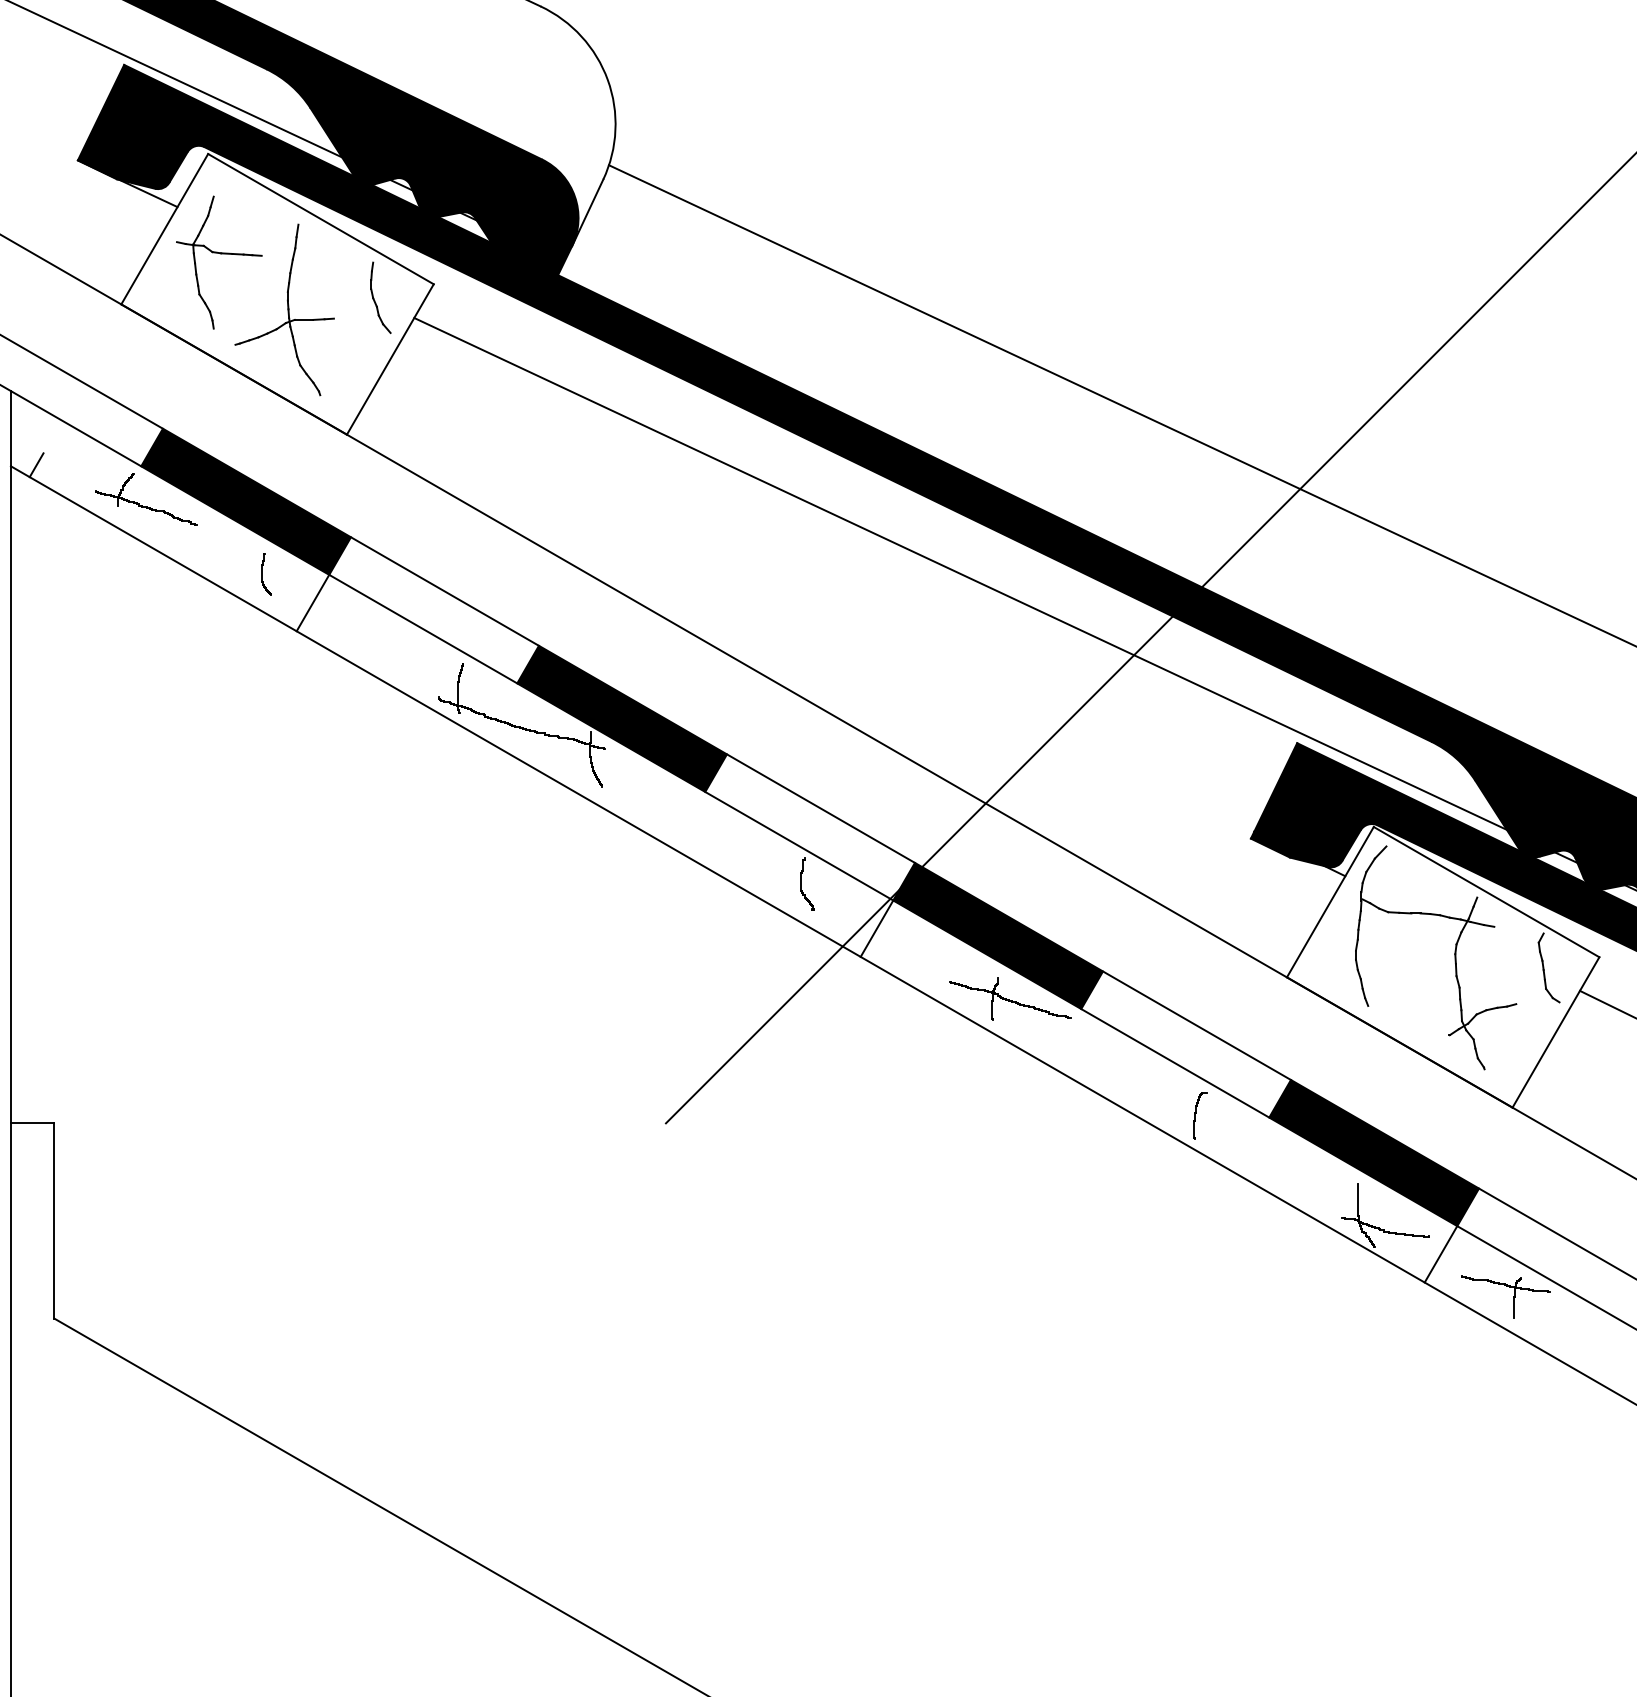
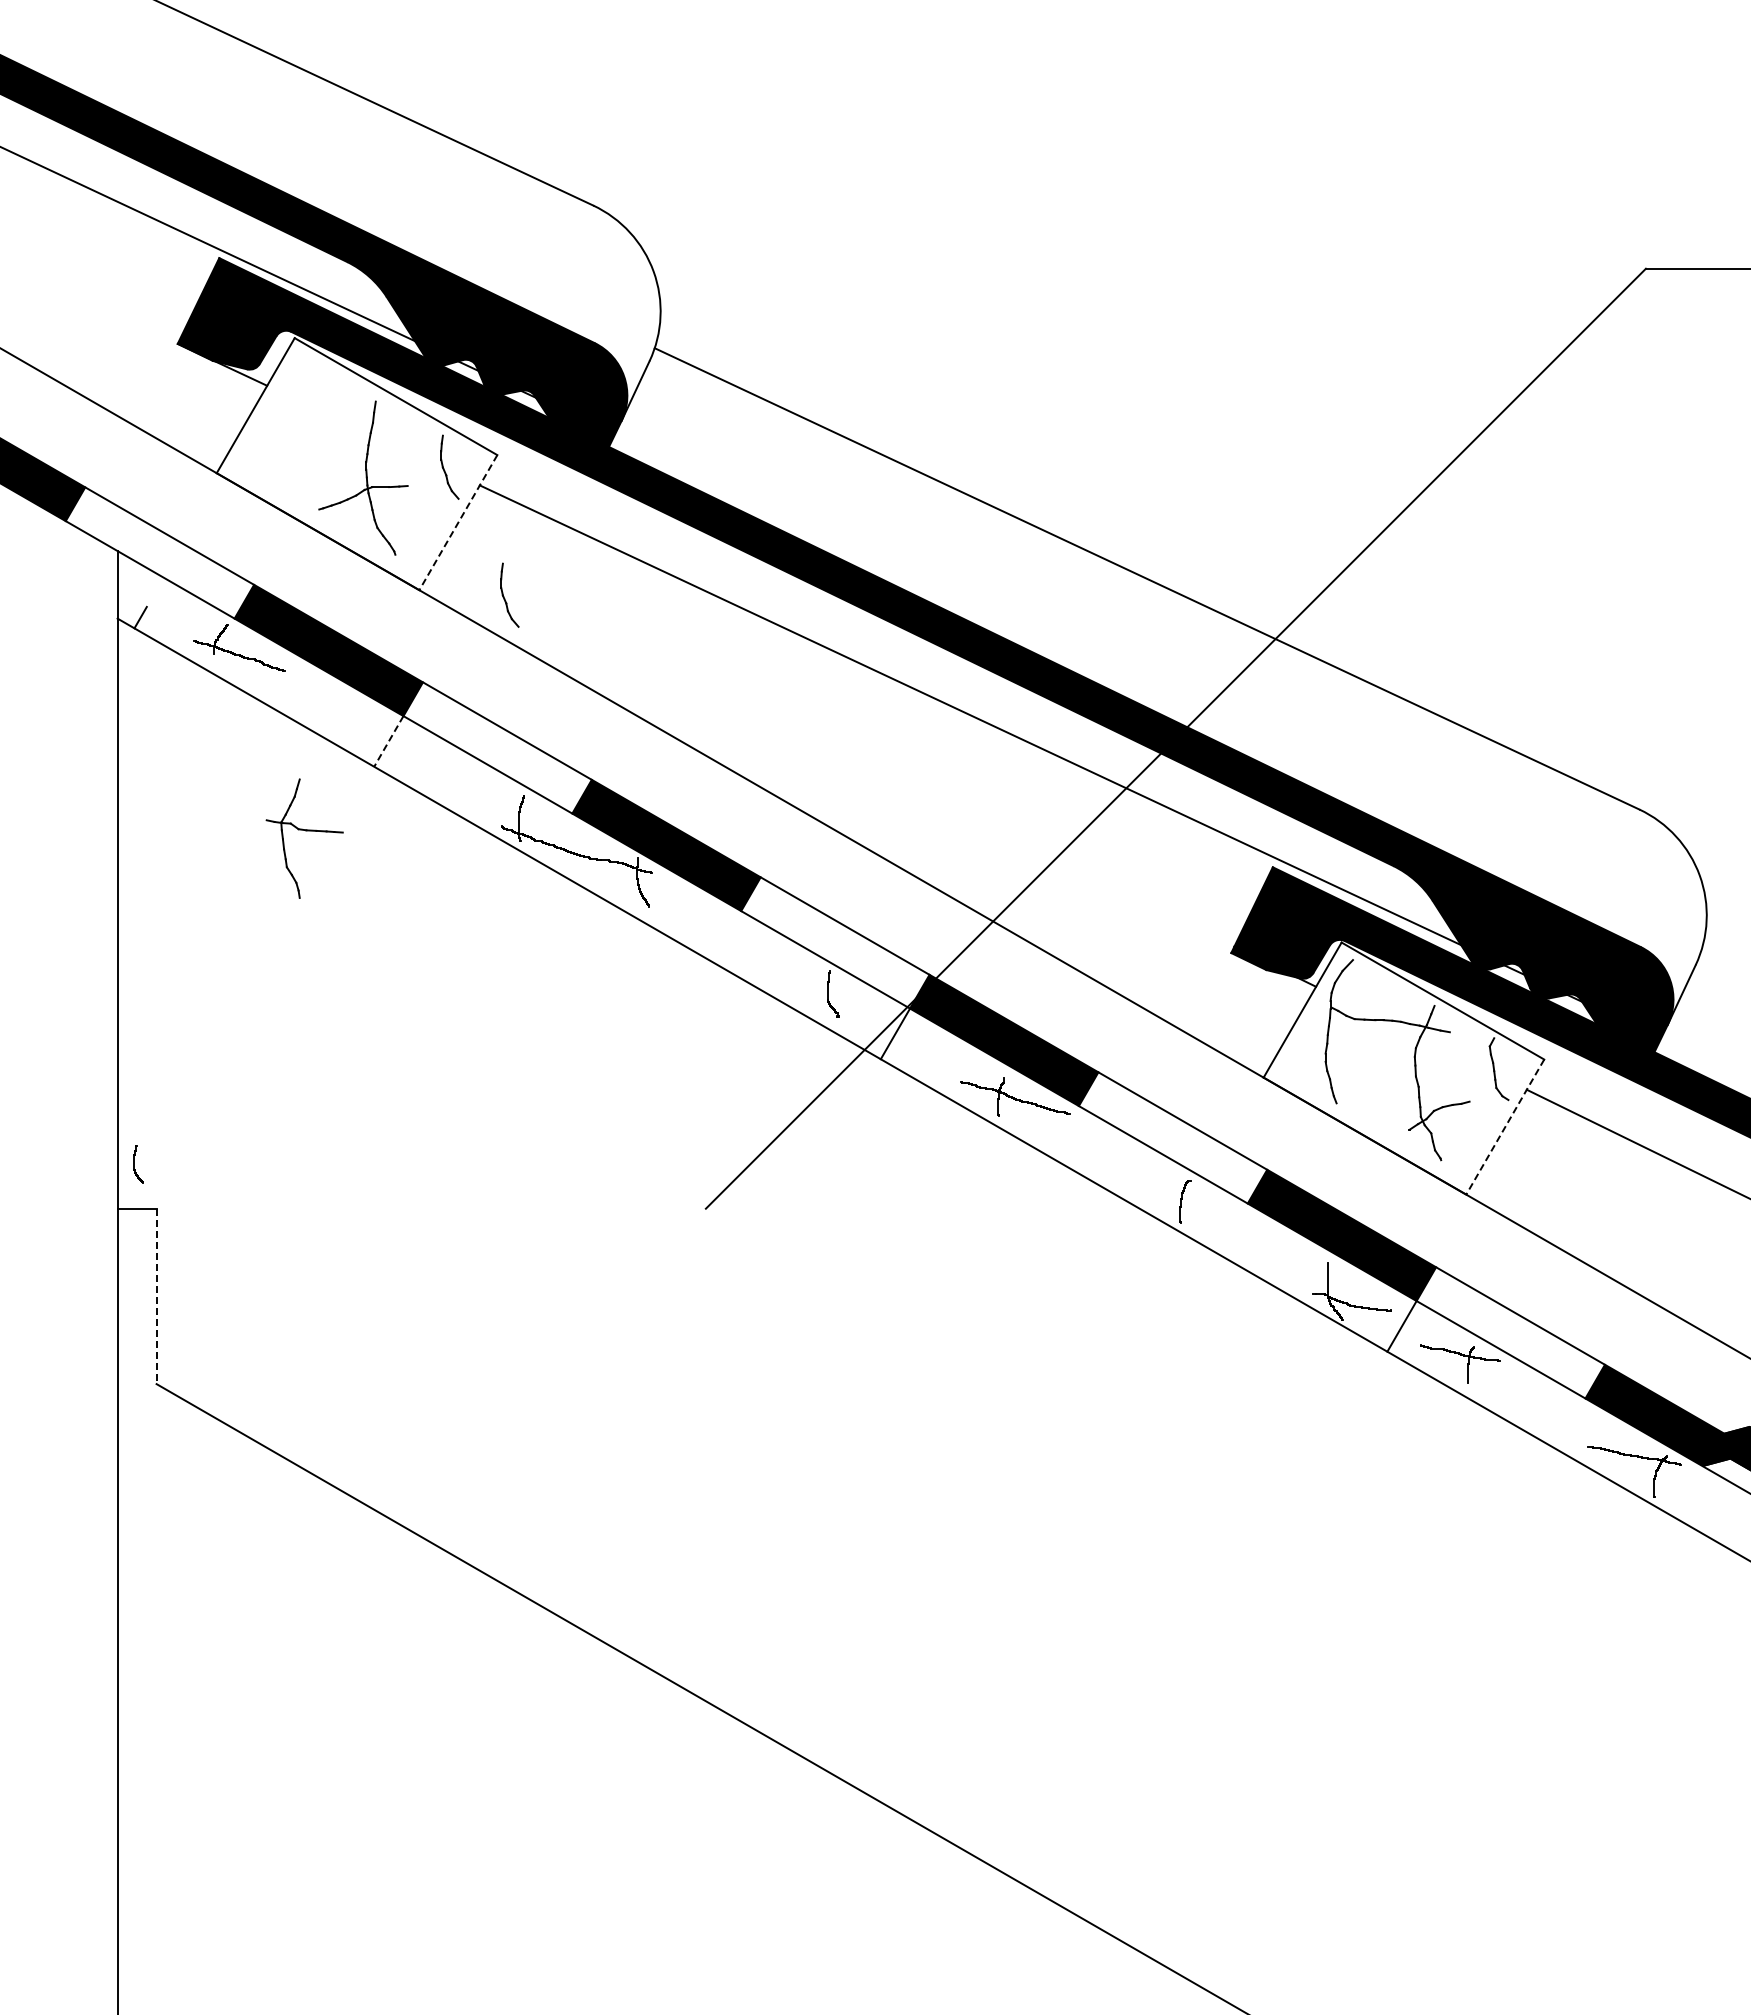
part: (220, 254) -> (305, 831), moved
line: (390, 359) -> (458, 522), solid -> dashed
part: (447, 439) -> (509, 594), added
part: (266, 575) -> (138, 1164), moved
line: (312, 603) -> (388, 741), solid -> dashed
line: (1556, 1032) -> (1505, 1127), solid -> dashed
line: (54, 1221) -> (156, 1296), solid -> dashed

